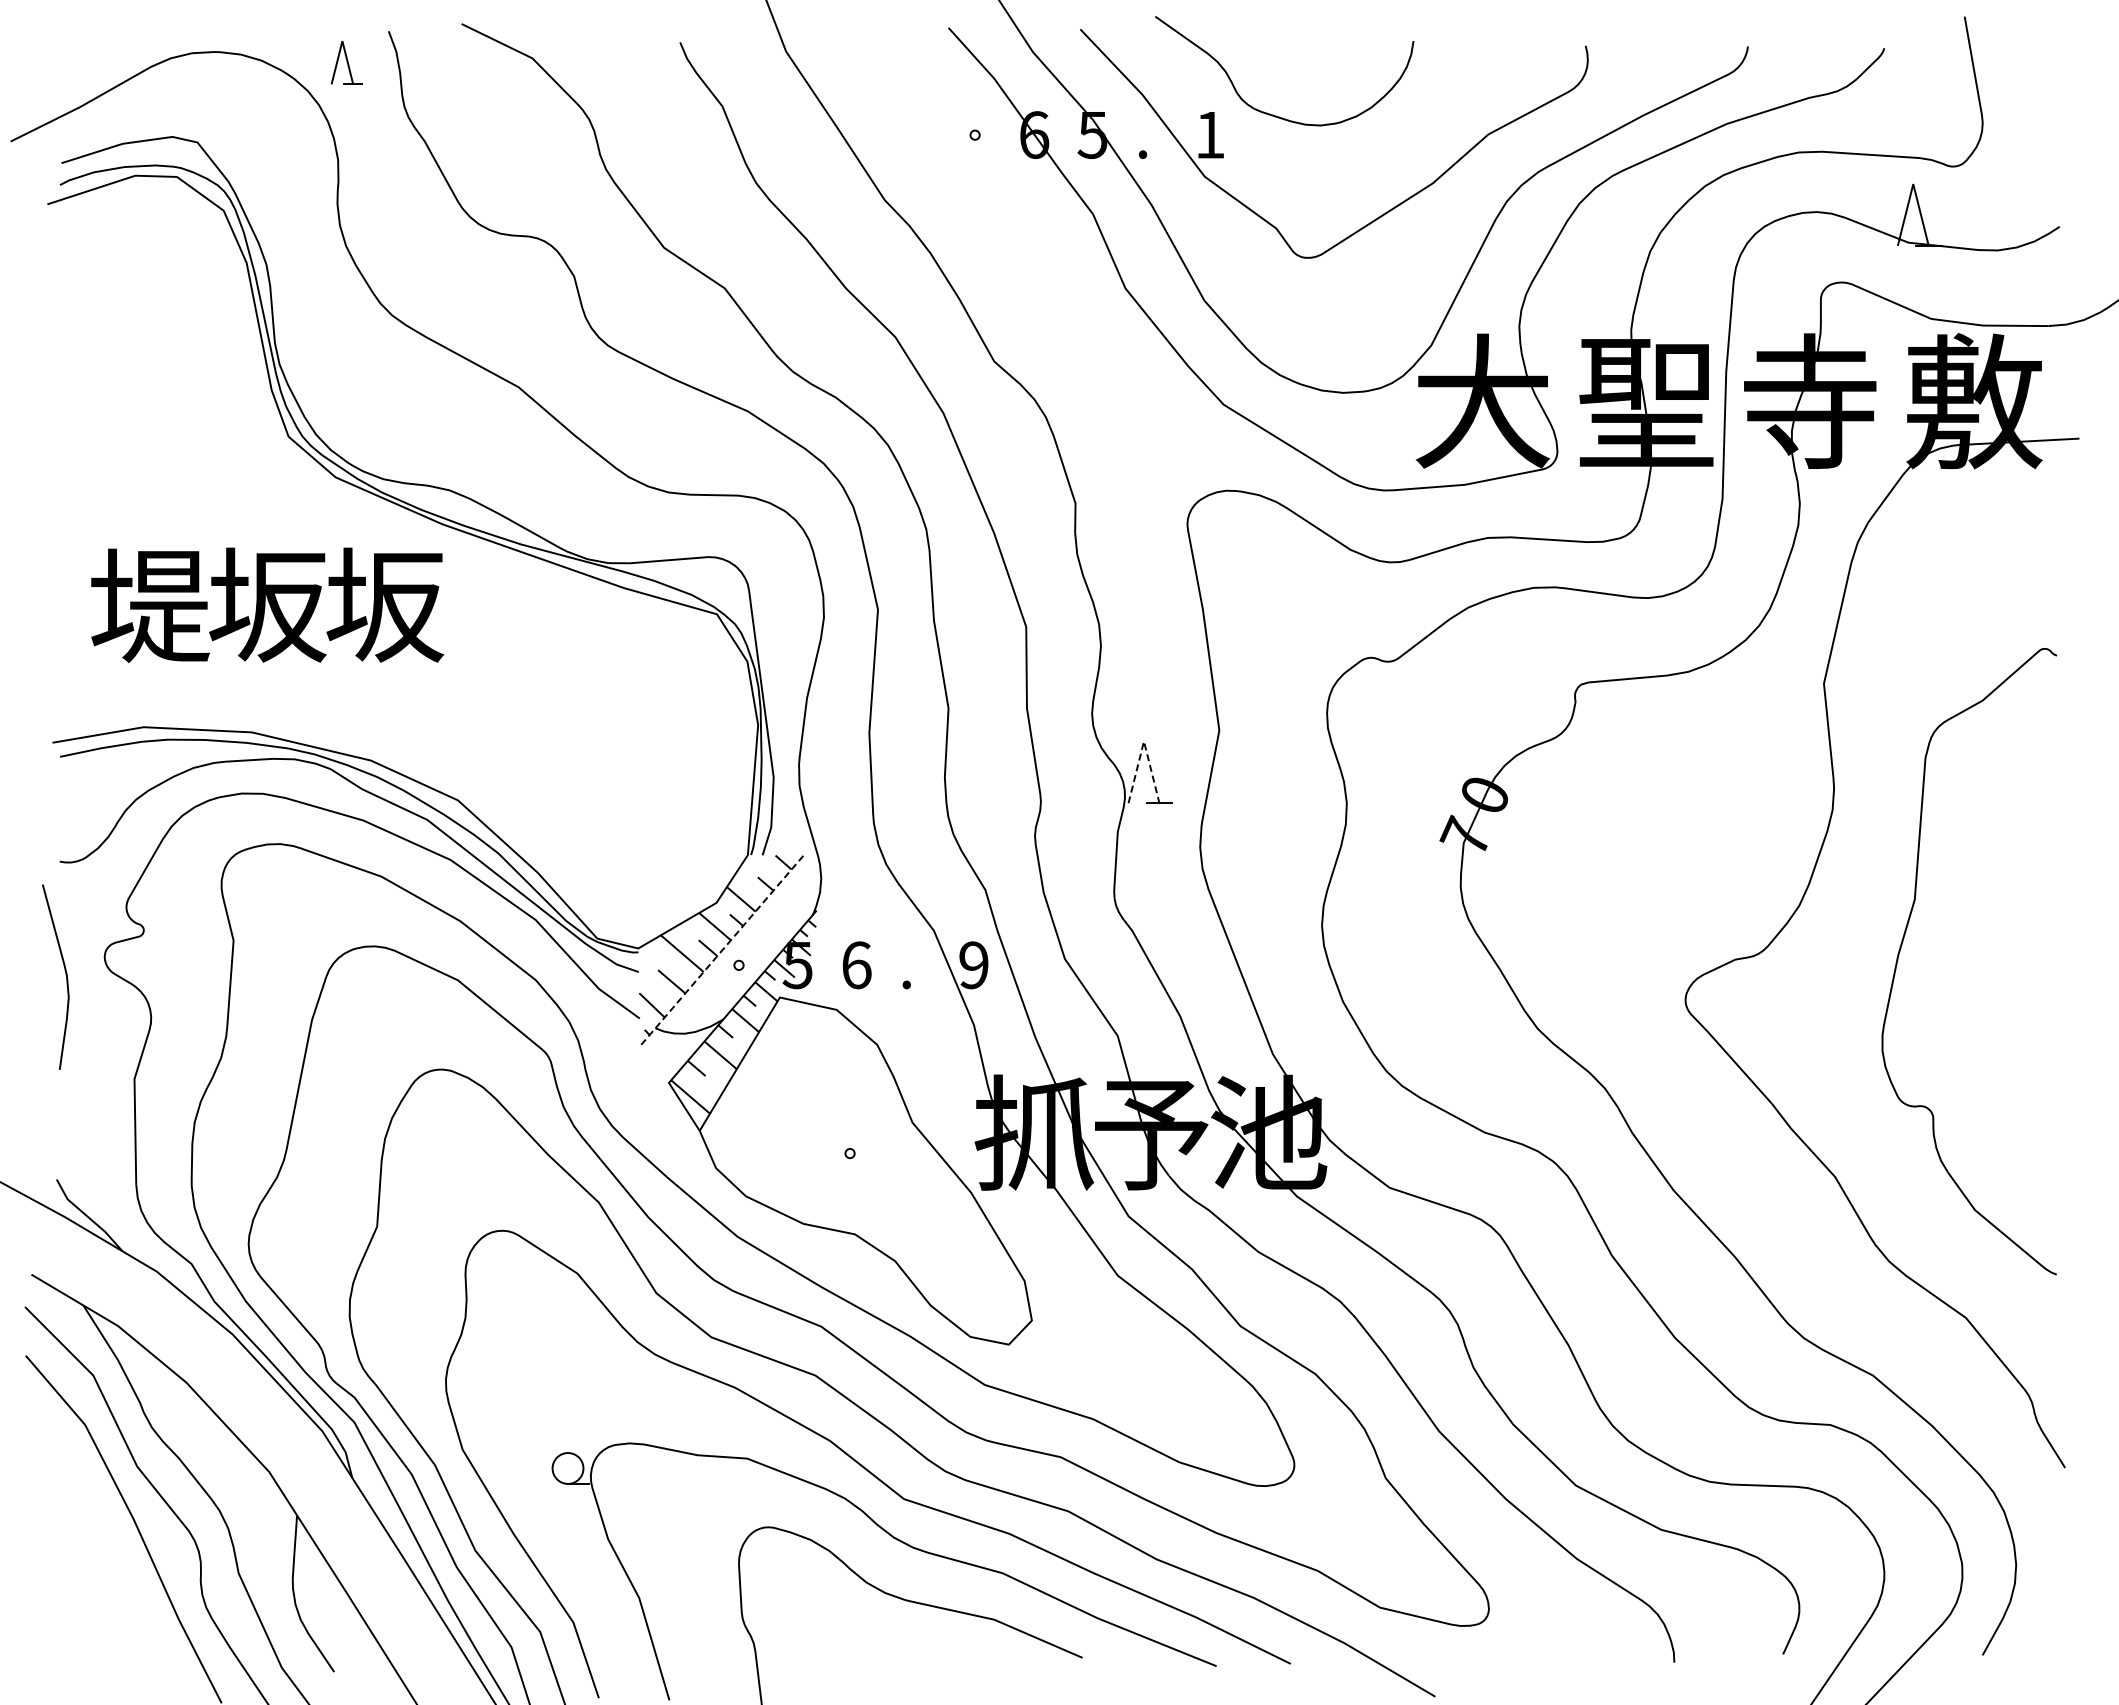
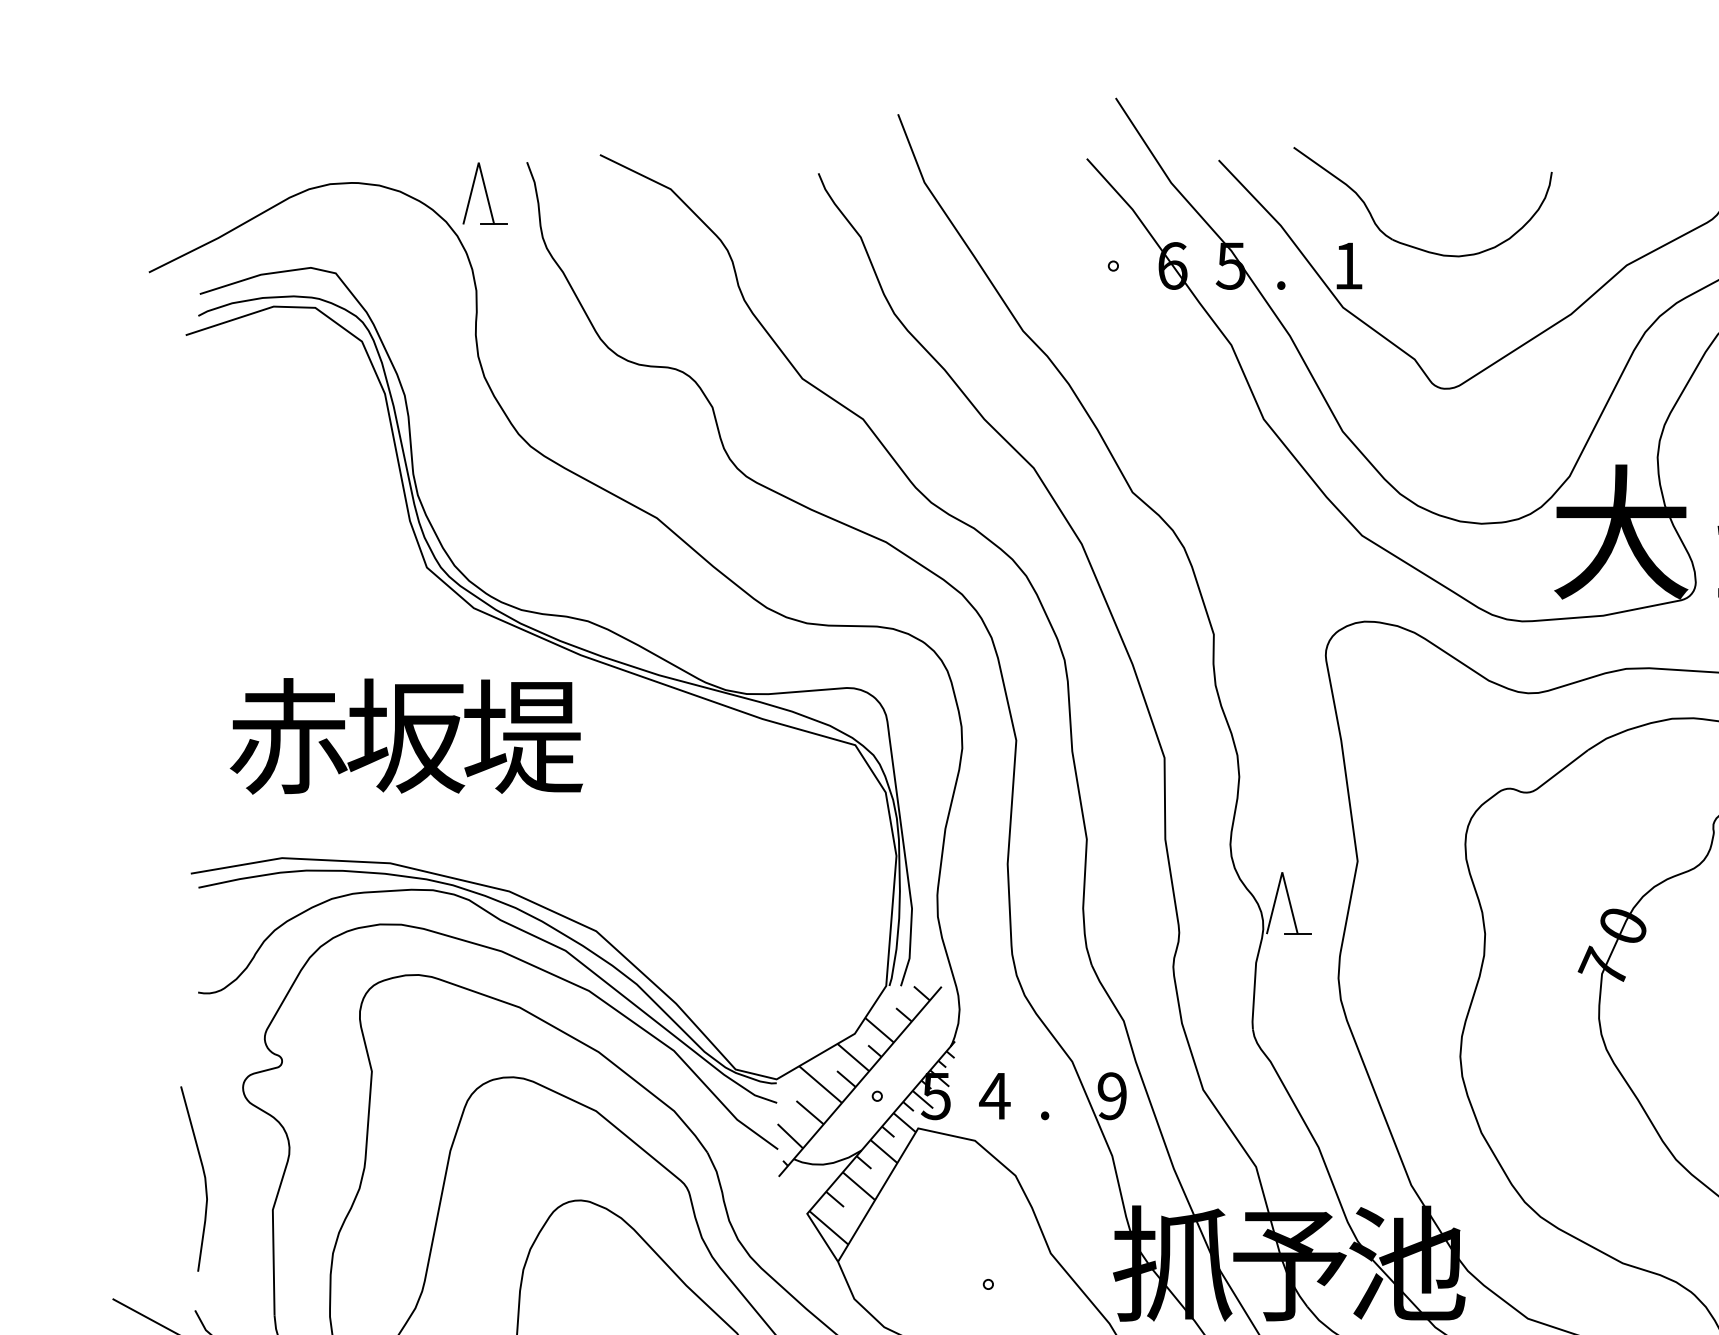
part: (346, 62) -> (484, 193), size x1.43
text: (150, 605) -> (288, 736), 堤 -> 赤
text: (385, 605) -> (523, 736), 坂 -> 堤
line: (1143, 741) -> (1281, 872), dashed -> solid
line: (721, 951) -> (859, 1082), dashed -> solid
text: (856, 965) -> (994, 1096), 6 -> 4
curve: (65, 975) -> (203, 1177), moved

